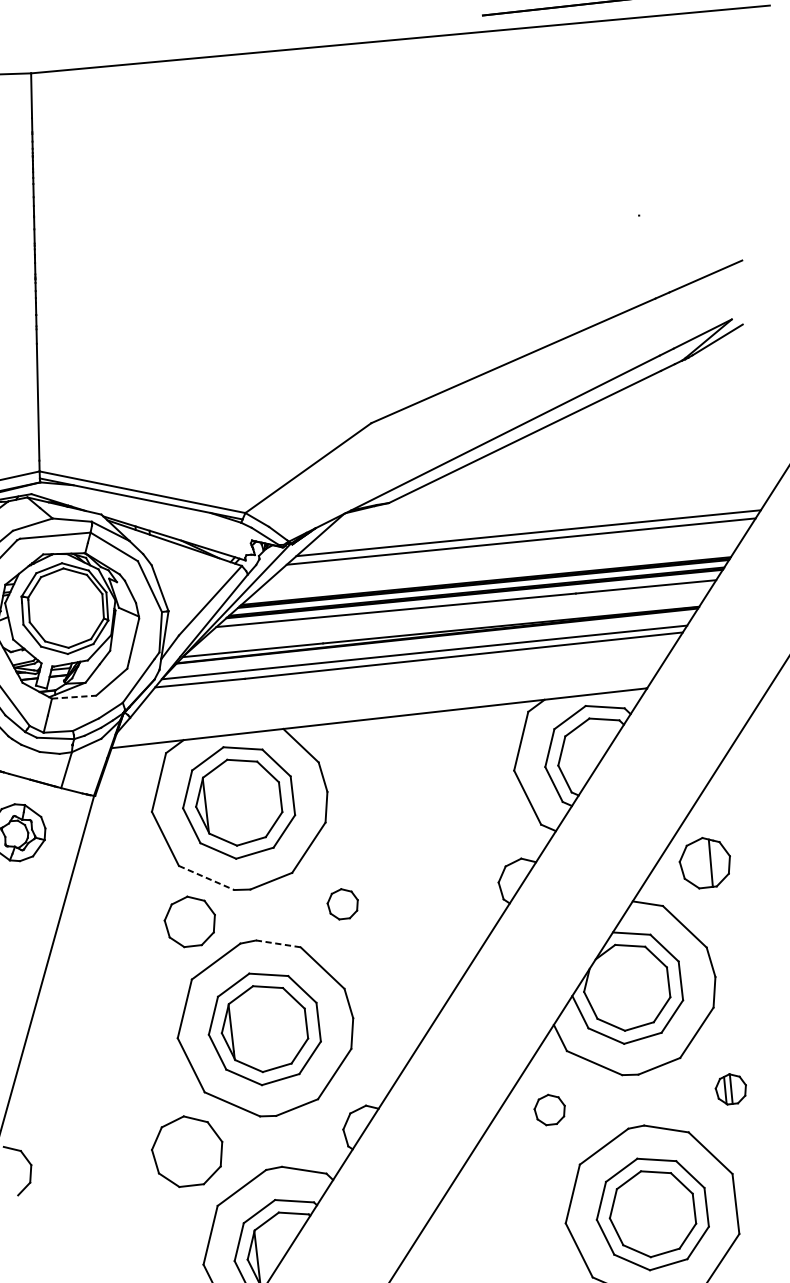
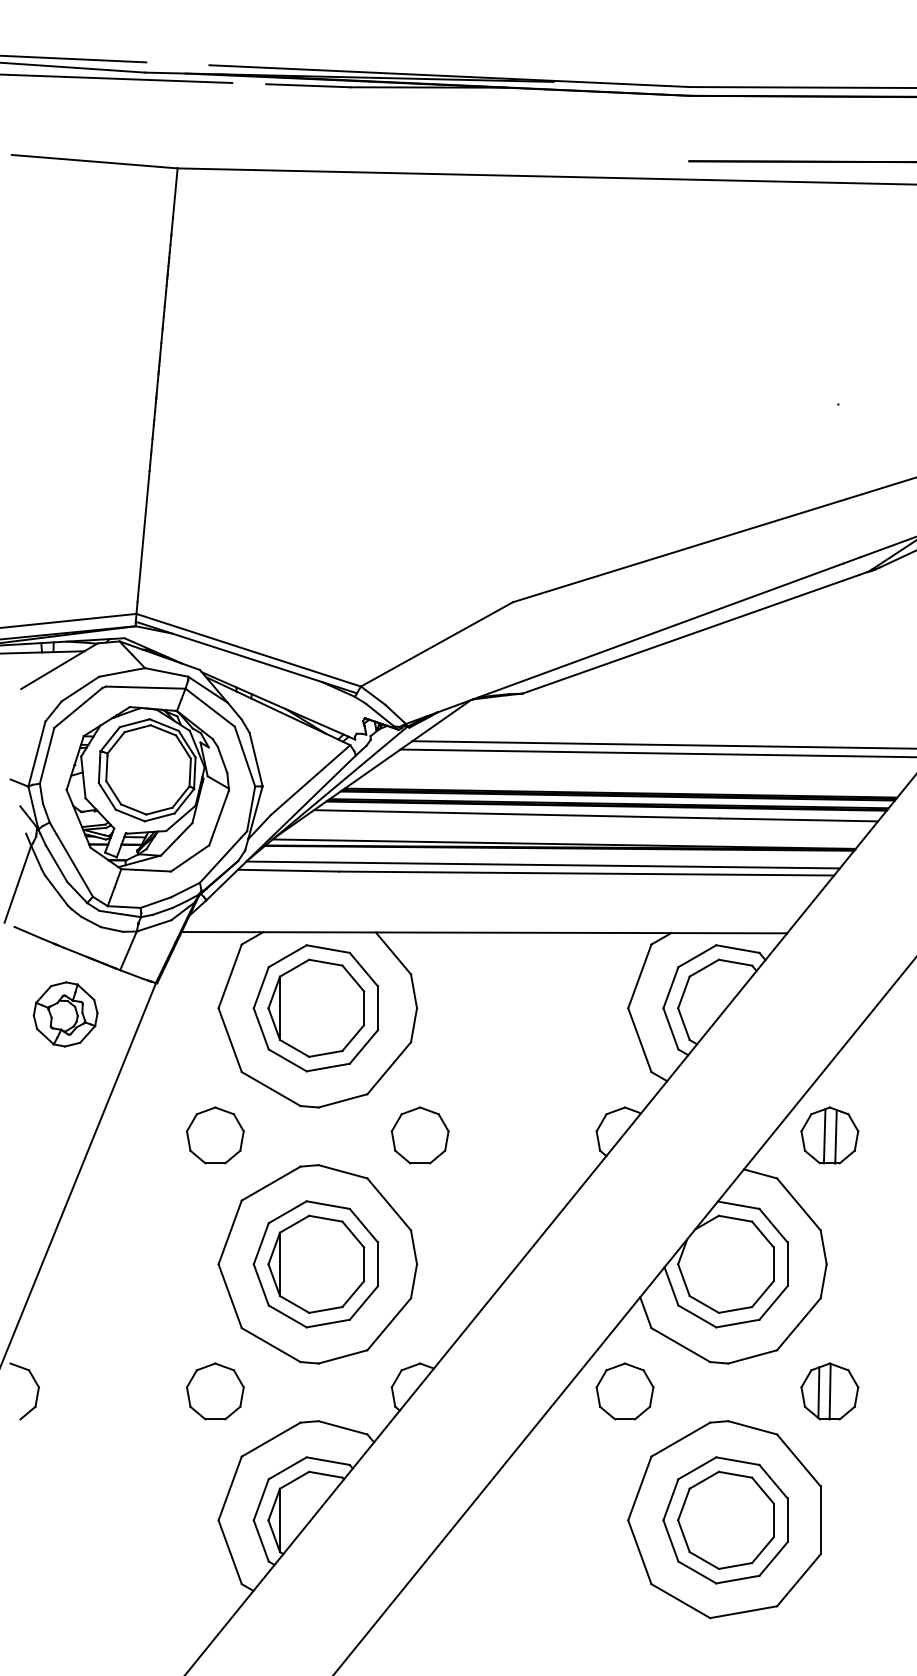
line: (74, 697) -> (146, 870), dashed -> solid
line: (700, 864) -> (824, 1136), added
line: (206, 878) -> (271, 1089), dashed -> solid
part: (342, 904) -> (419, 1135), size x1.67
part: (190, 921) -> (215, 1135), moved
line: (277, 943) -> (342, 1171), dashed -> solid
part: (730, 1089) -> (829, 1391), size x1.67
part: (549, 1109) -> (624, 1391), size x1.67
part: (187, 1151) -> (215, 1391), size x0.71

